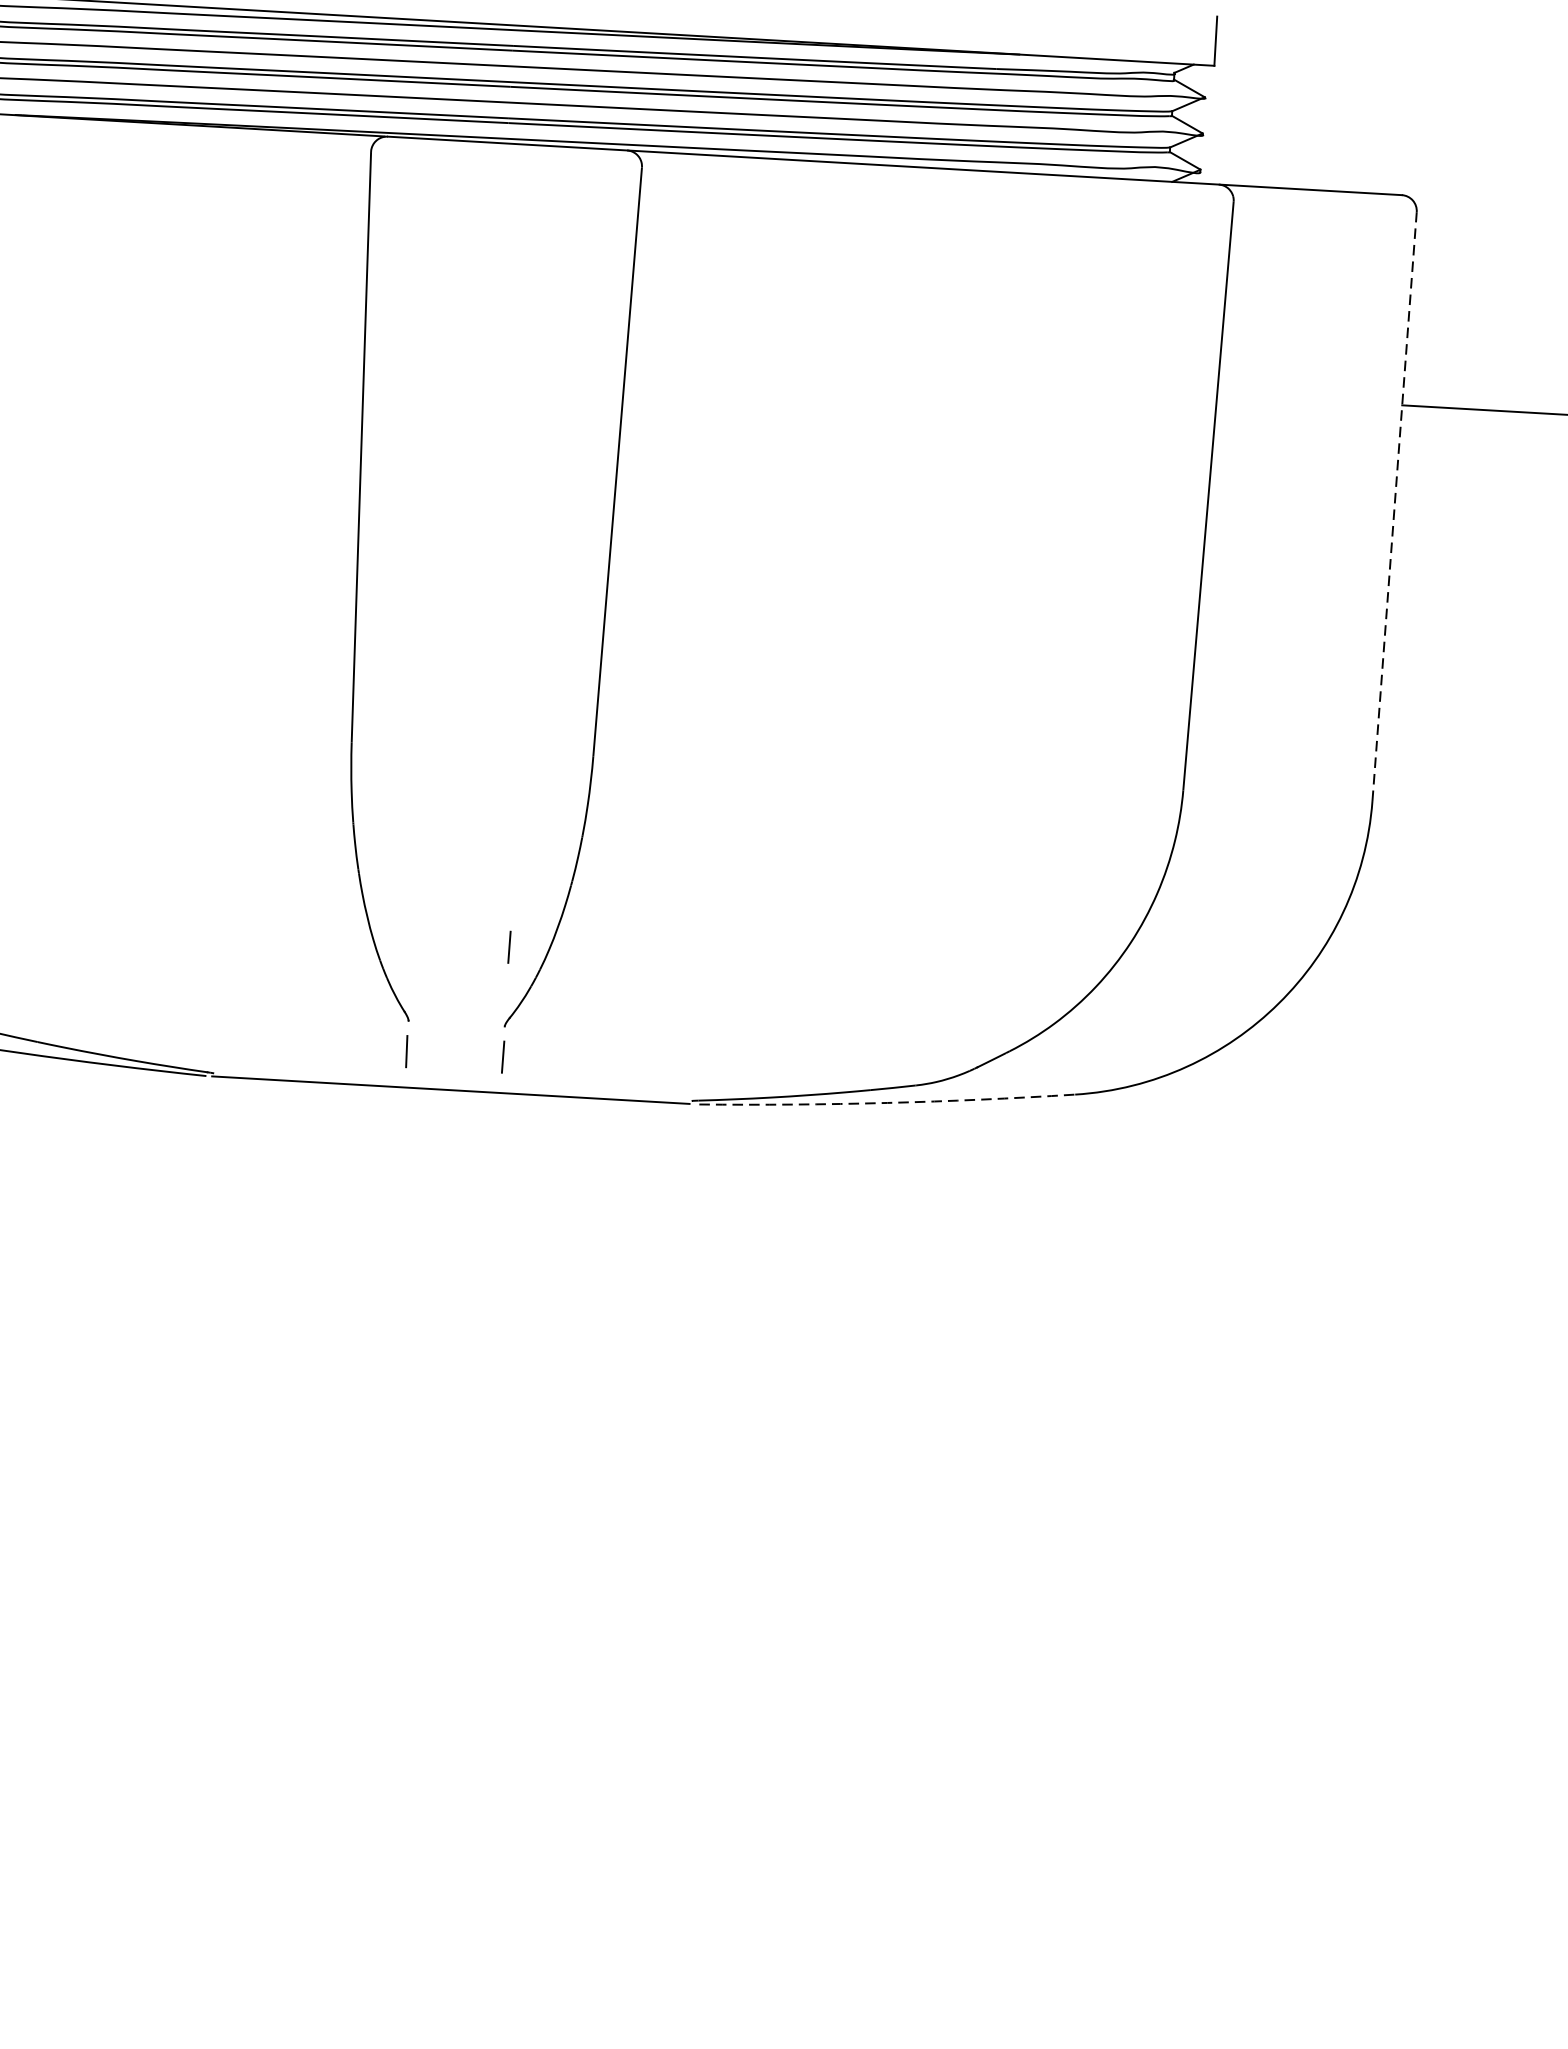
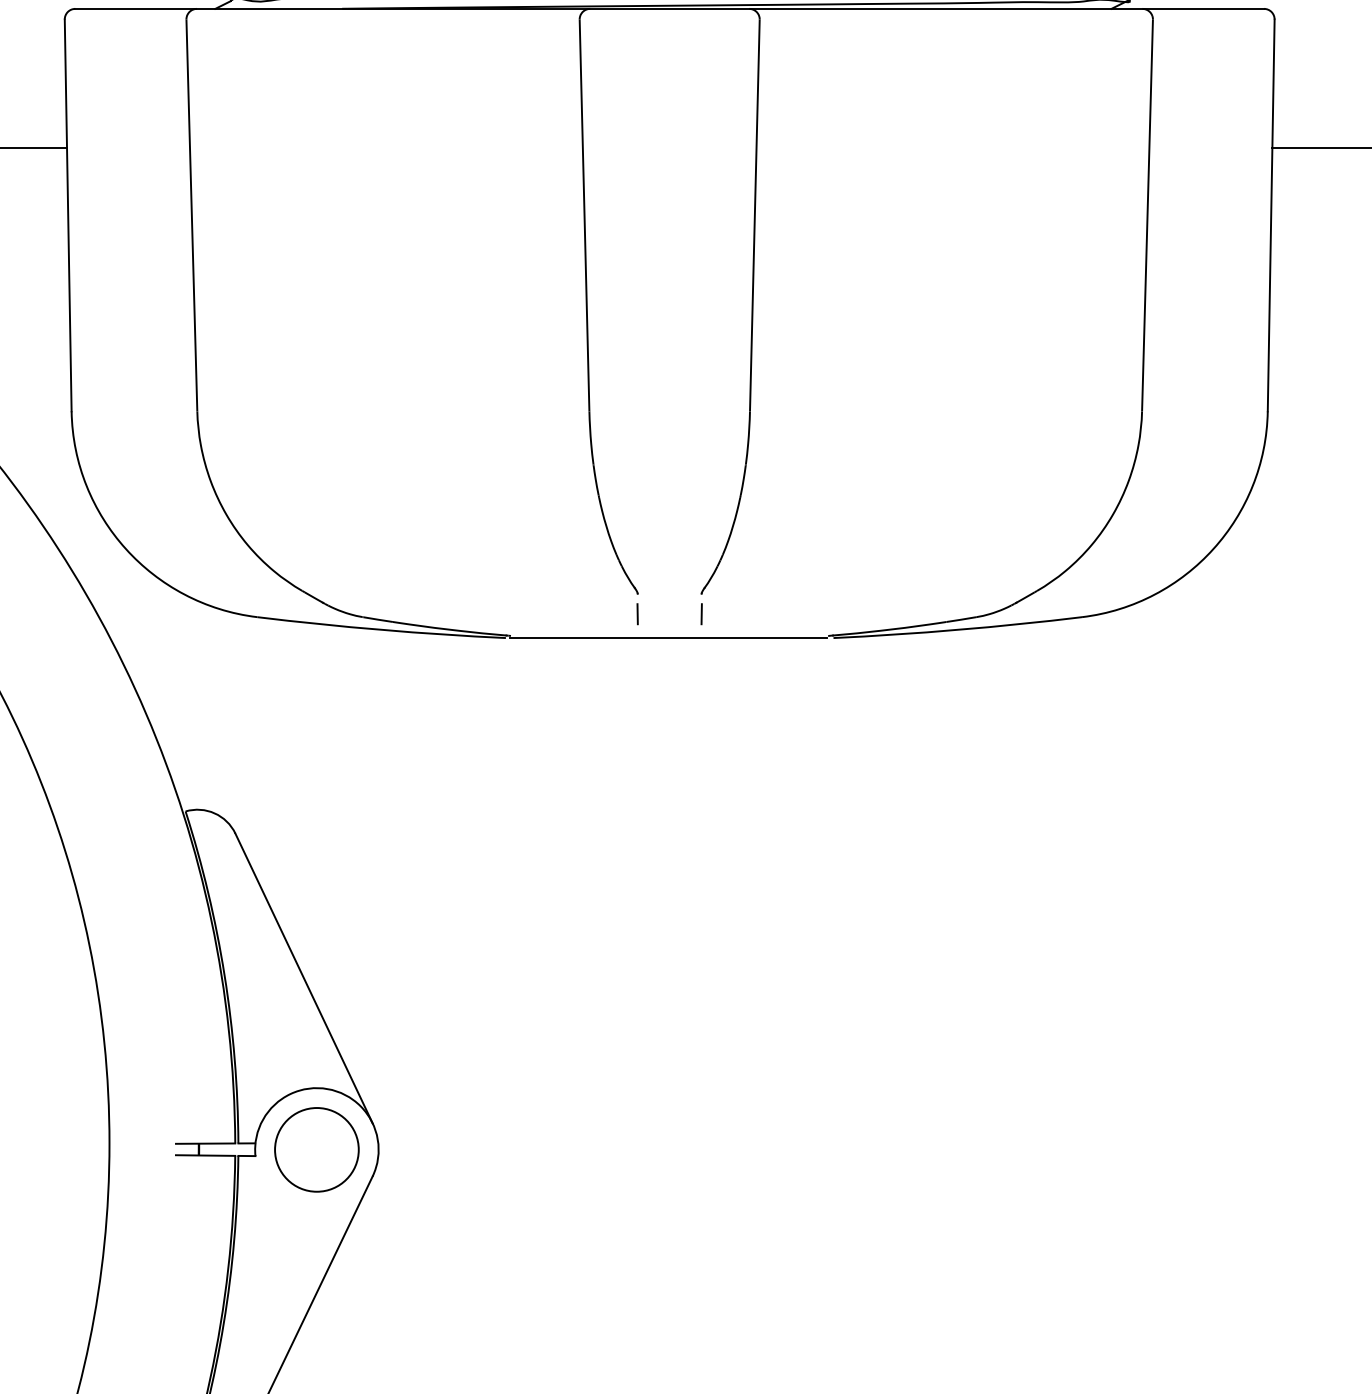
line: (1395, 506) -> (1271, 215), dashed -> solid
line: (509, 947) -> (701, 541), removed
arc: (886, 1102) -> (957, 629), dashed -> solid

